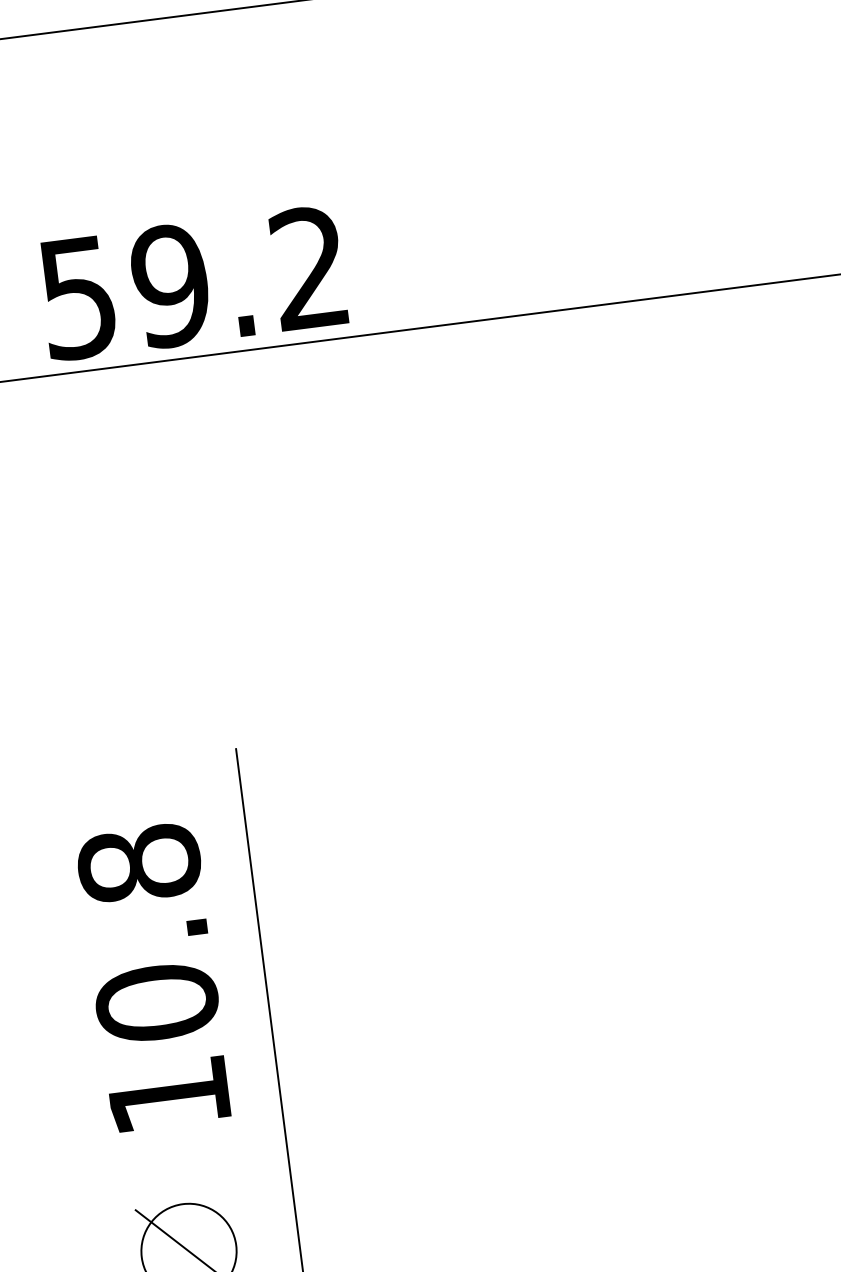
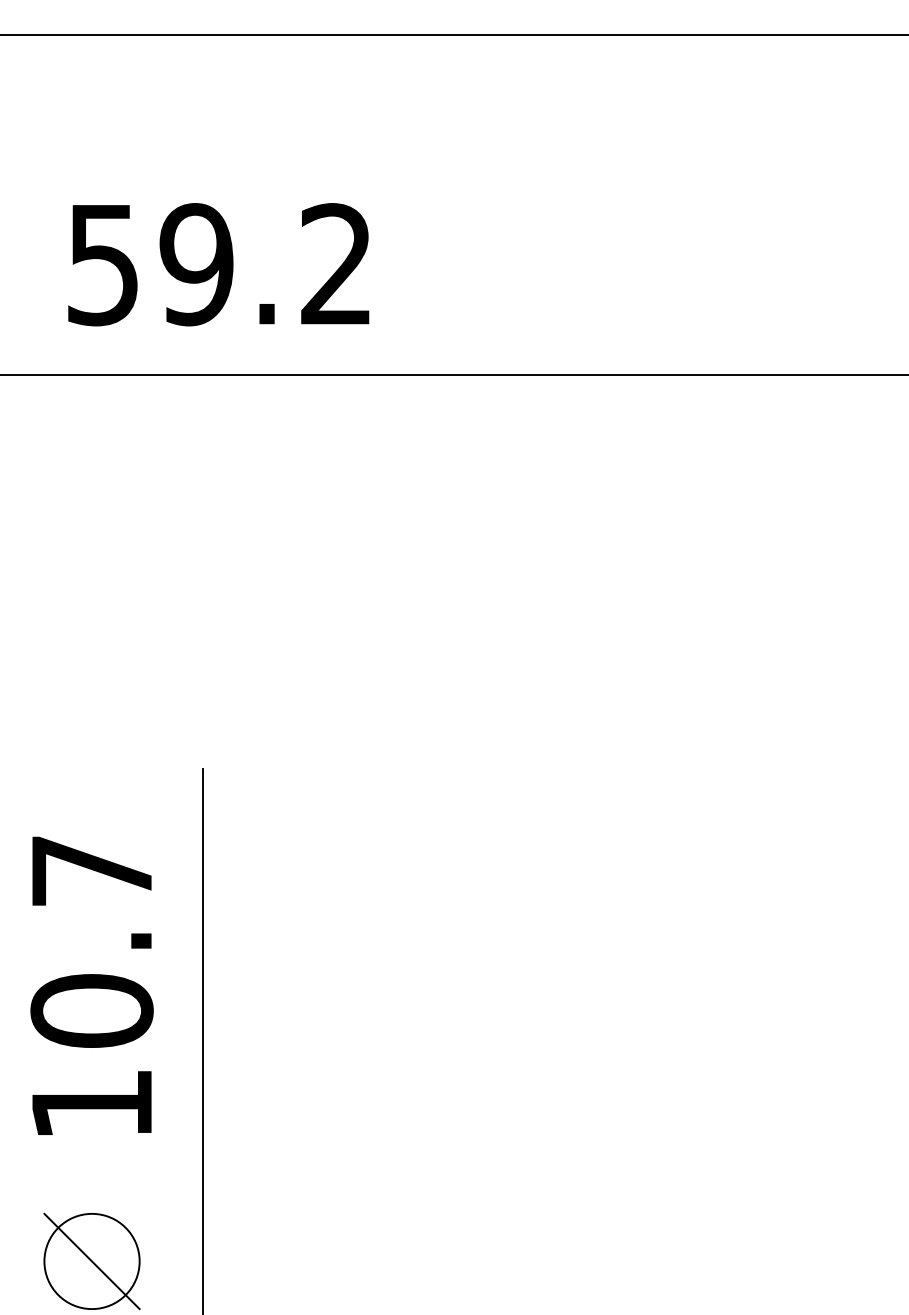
text: (192, 283) -> (218, 264), moved
text: (138, 863) -> (91, 870), 10.8 -> 10.7

